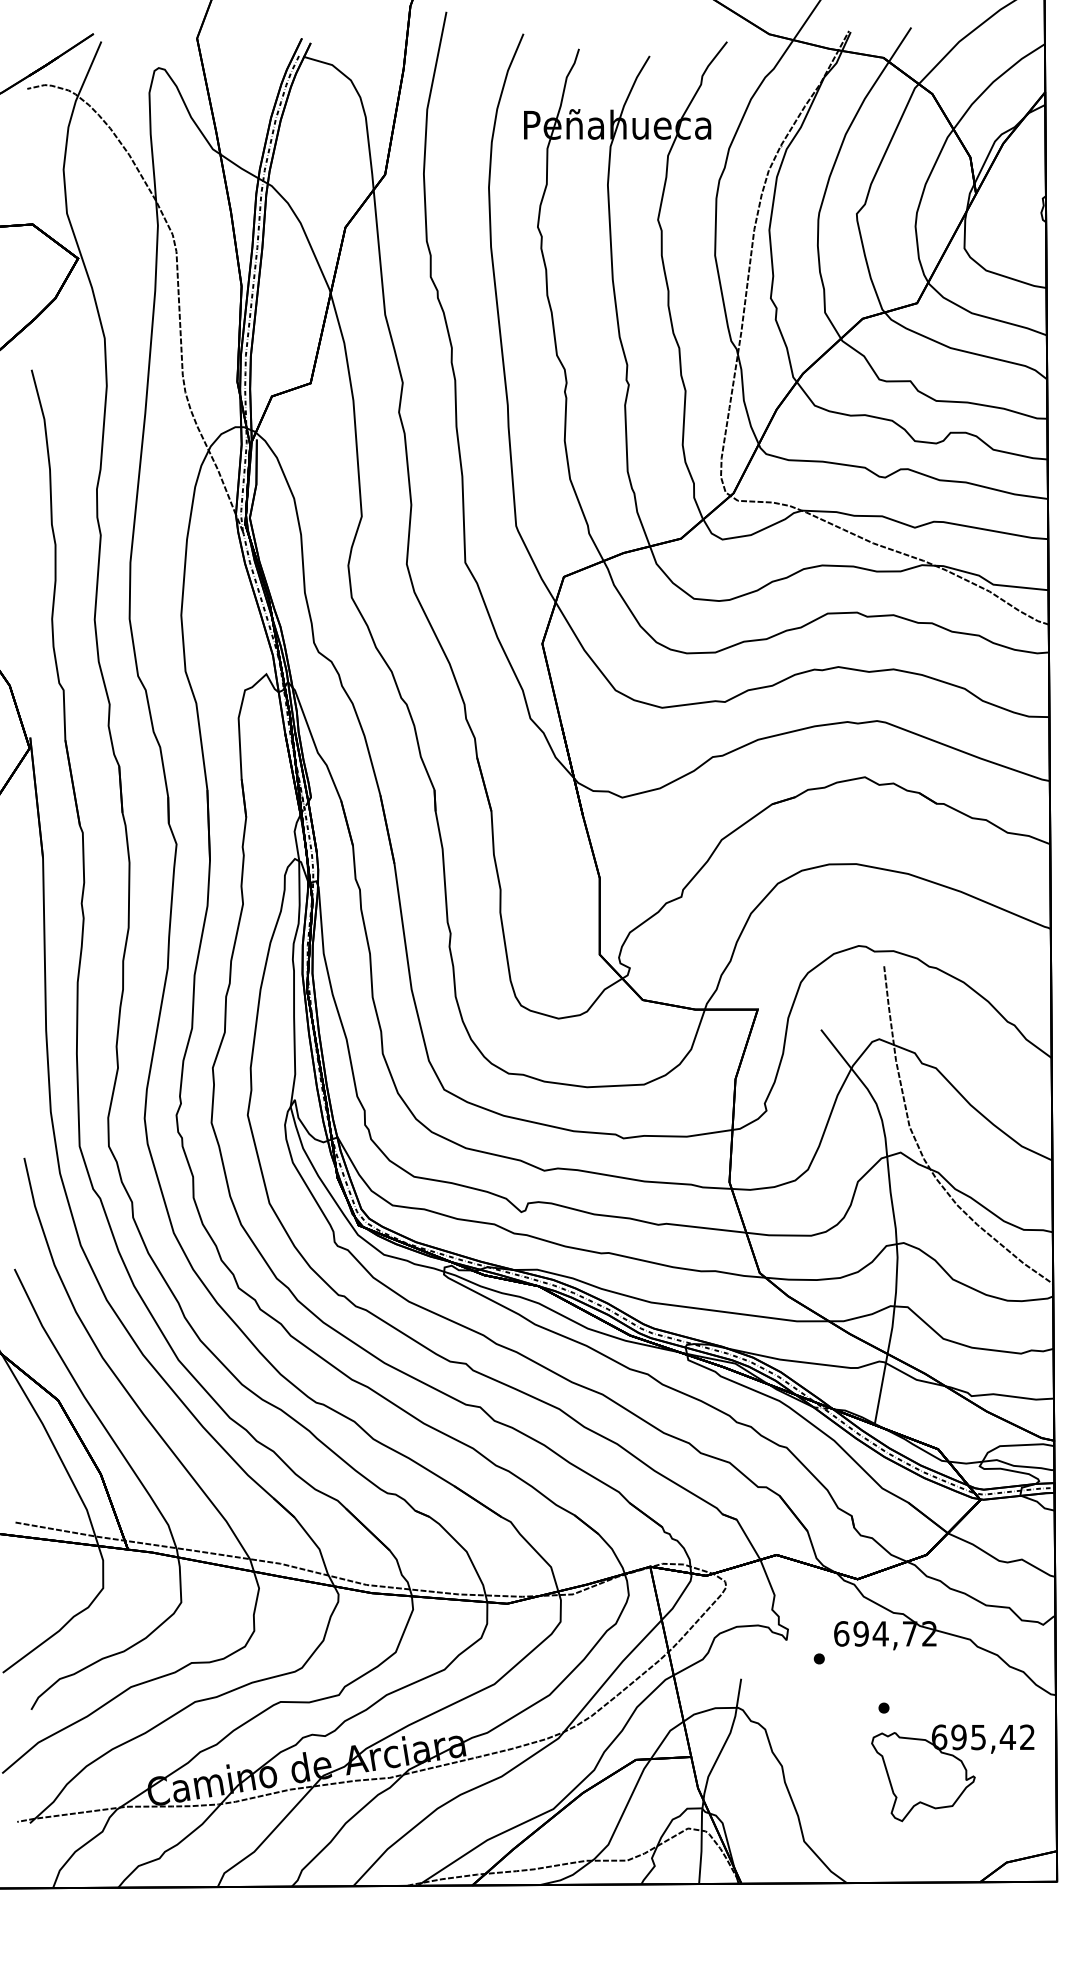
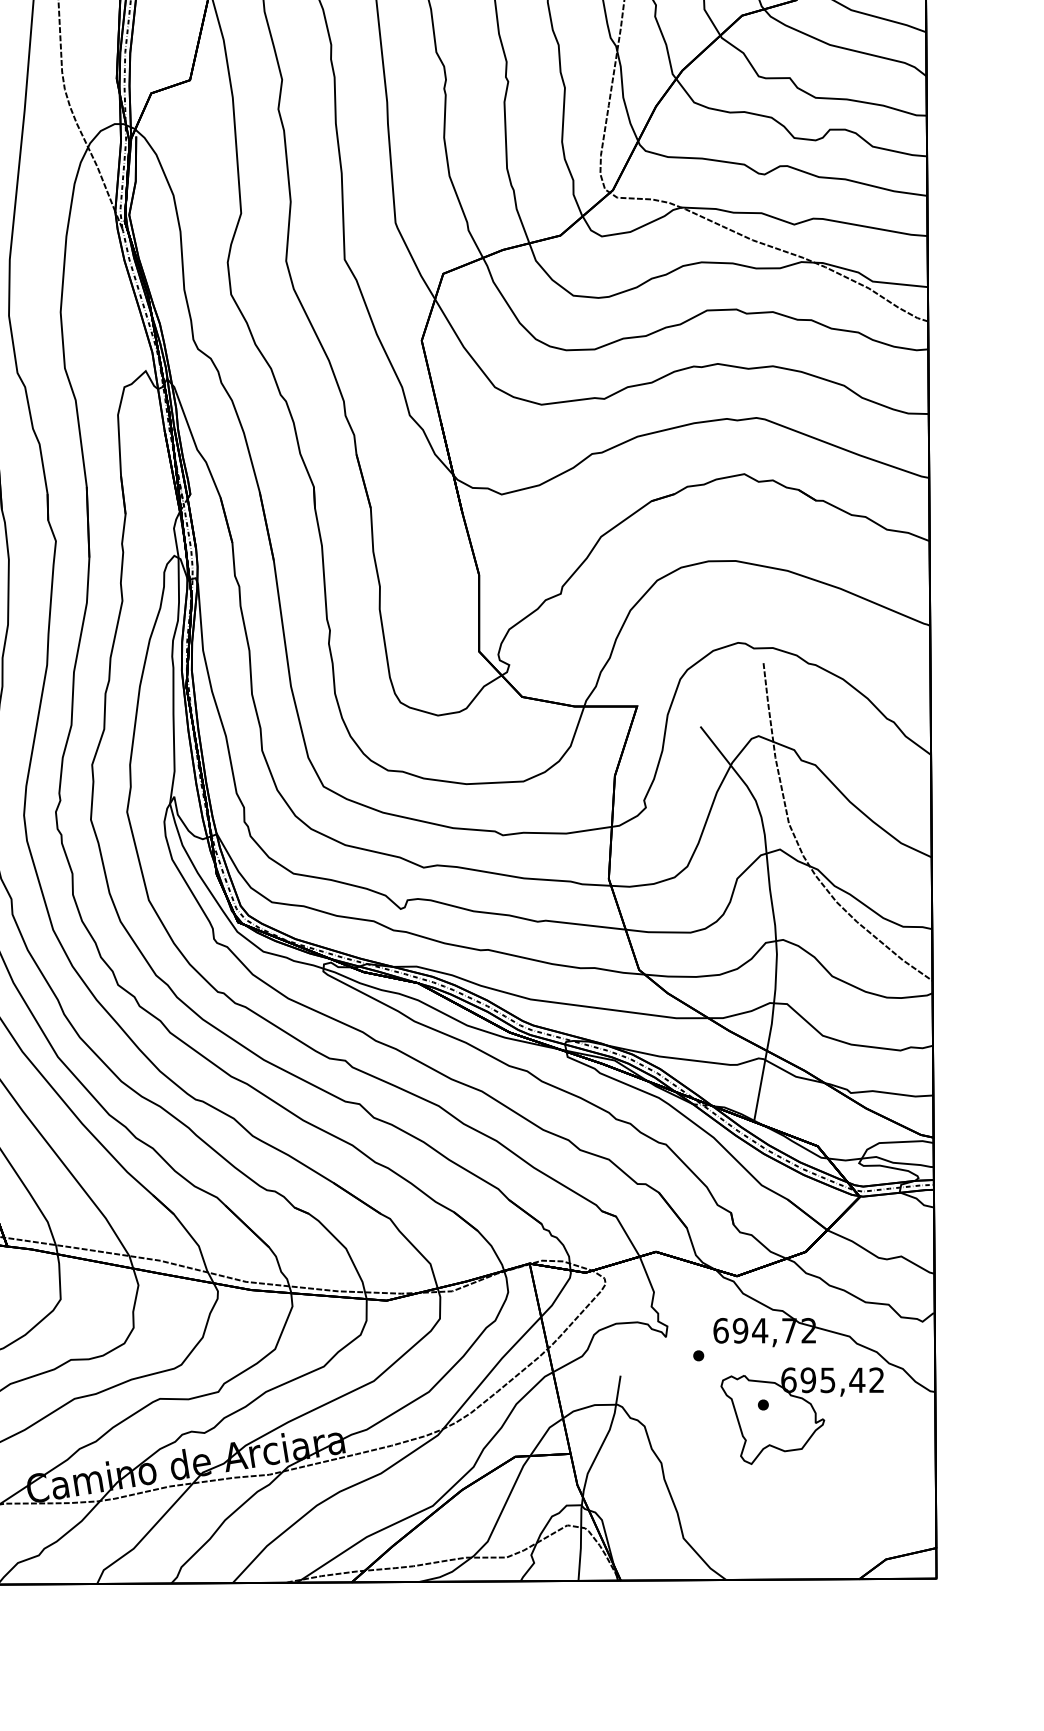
part: (952, 1773) -> (801, 1416), moved

